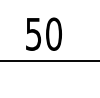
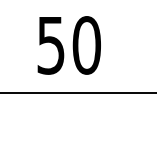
text: (43, 33) -> (68, 44), moved

